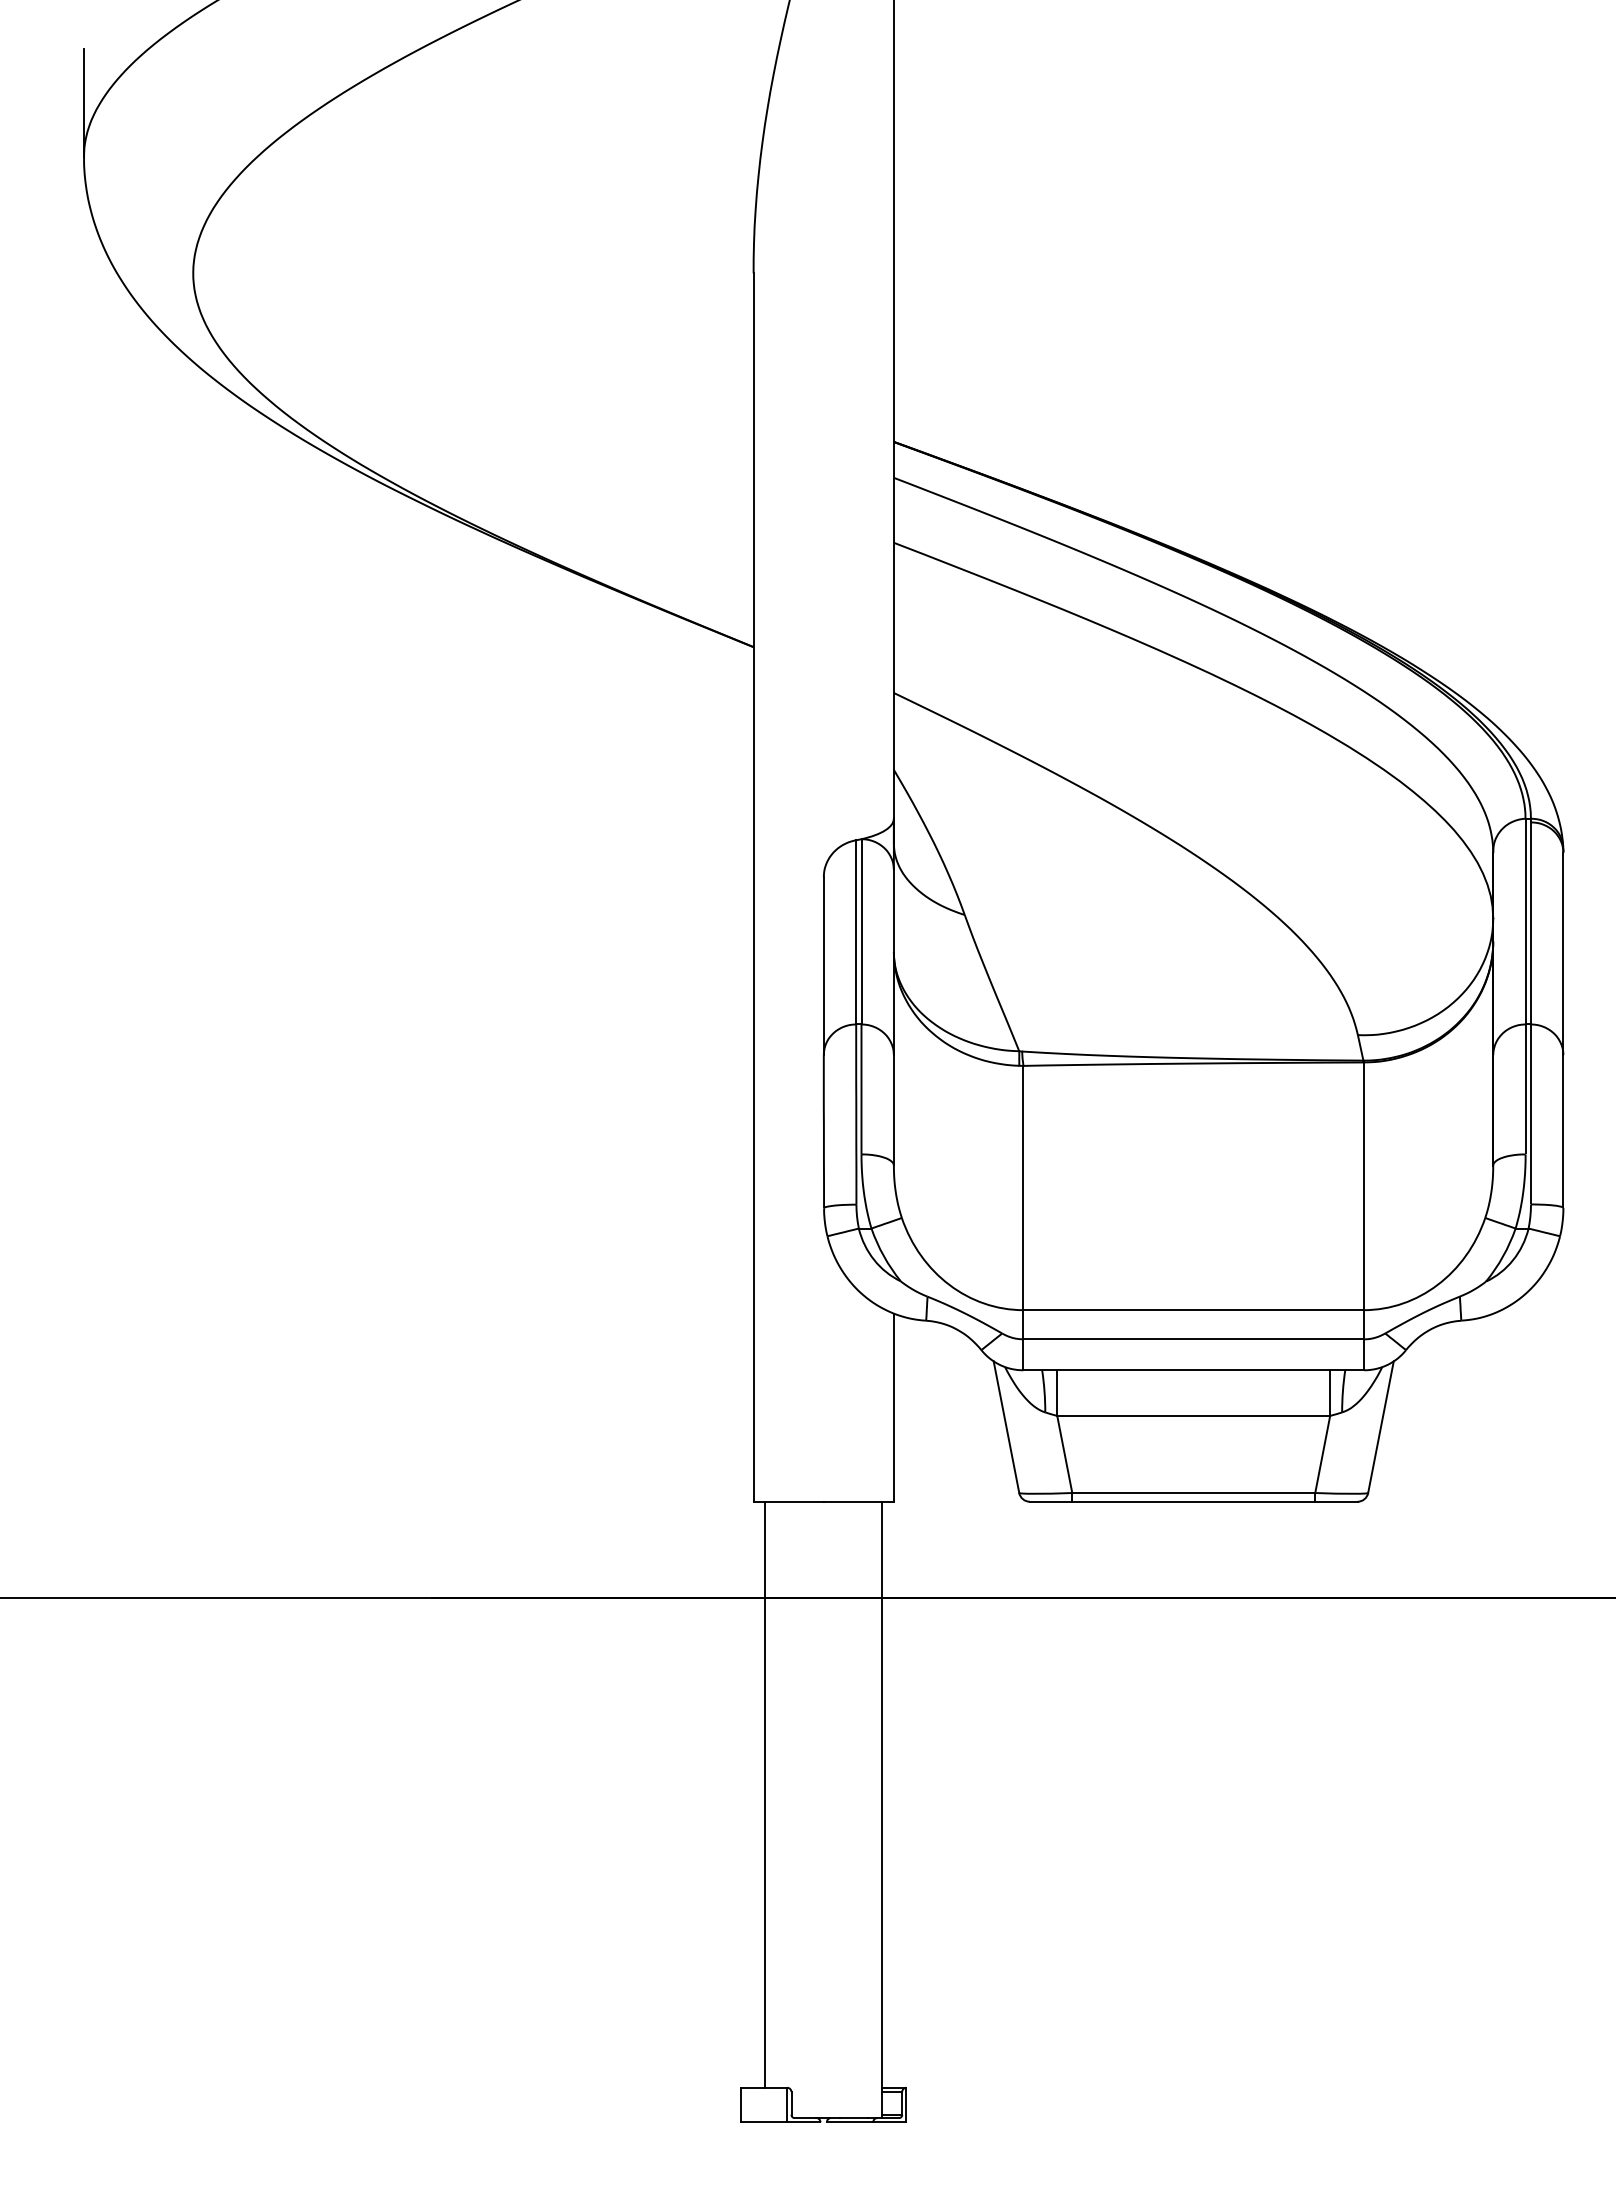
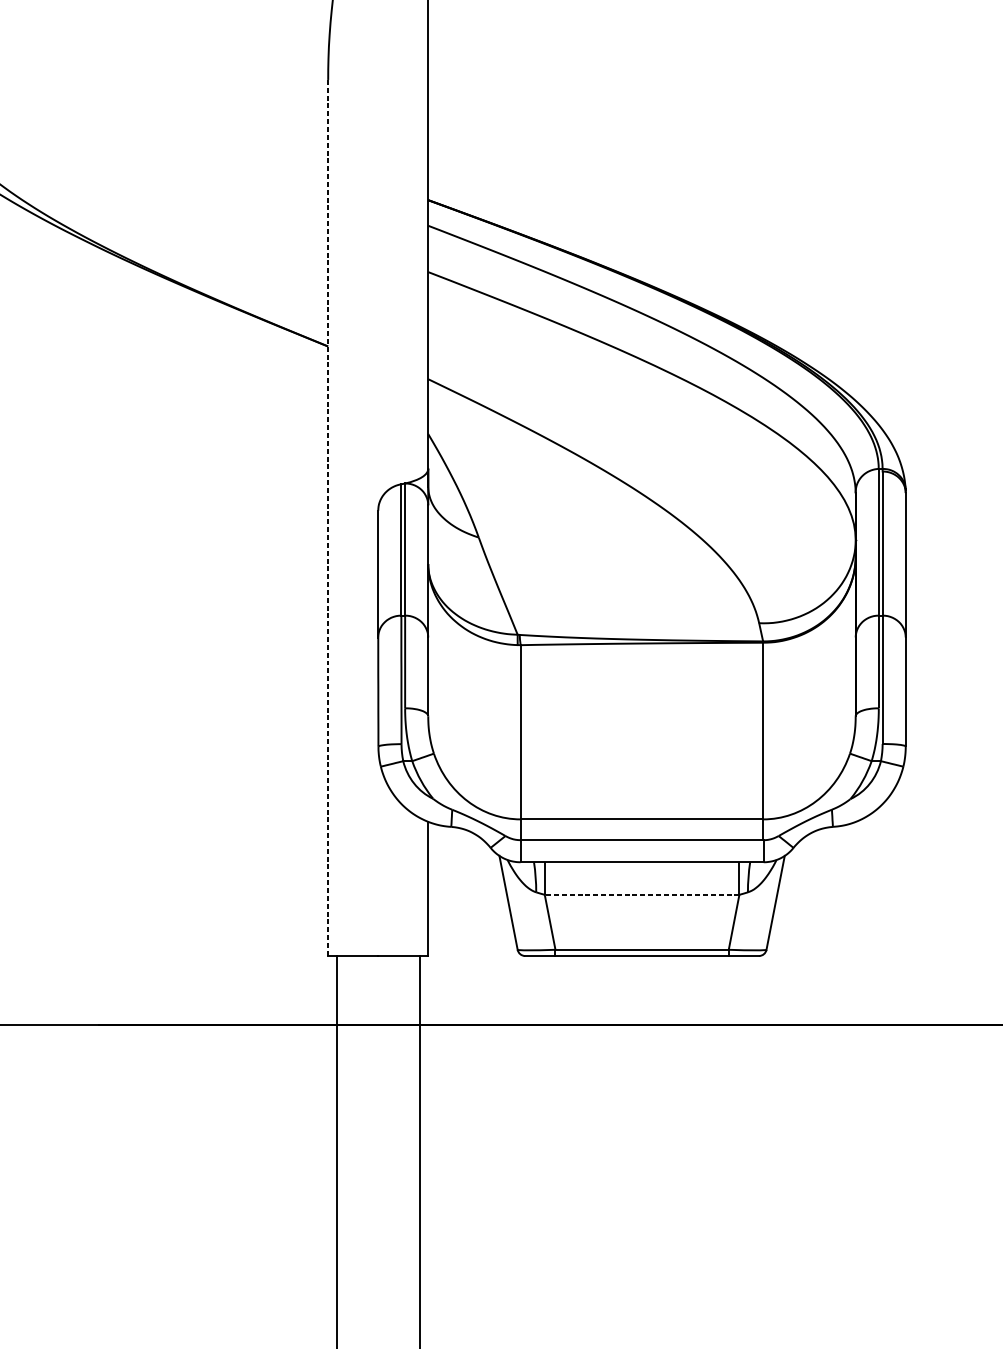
line: (753, 888) -> (328, 518), solid -> dashed
line: (1193, 1416) -> (641, 895), solid -> dashed

